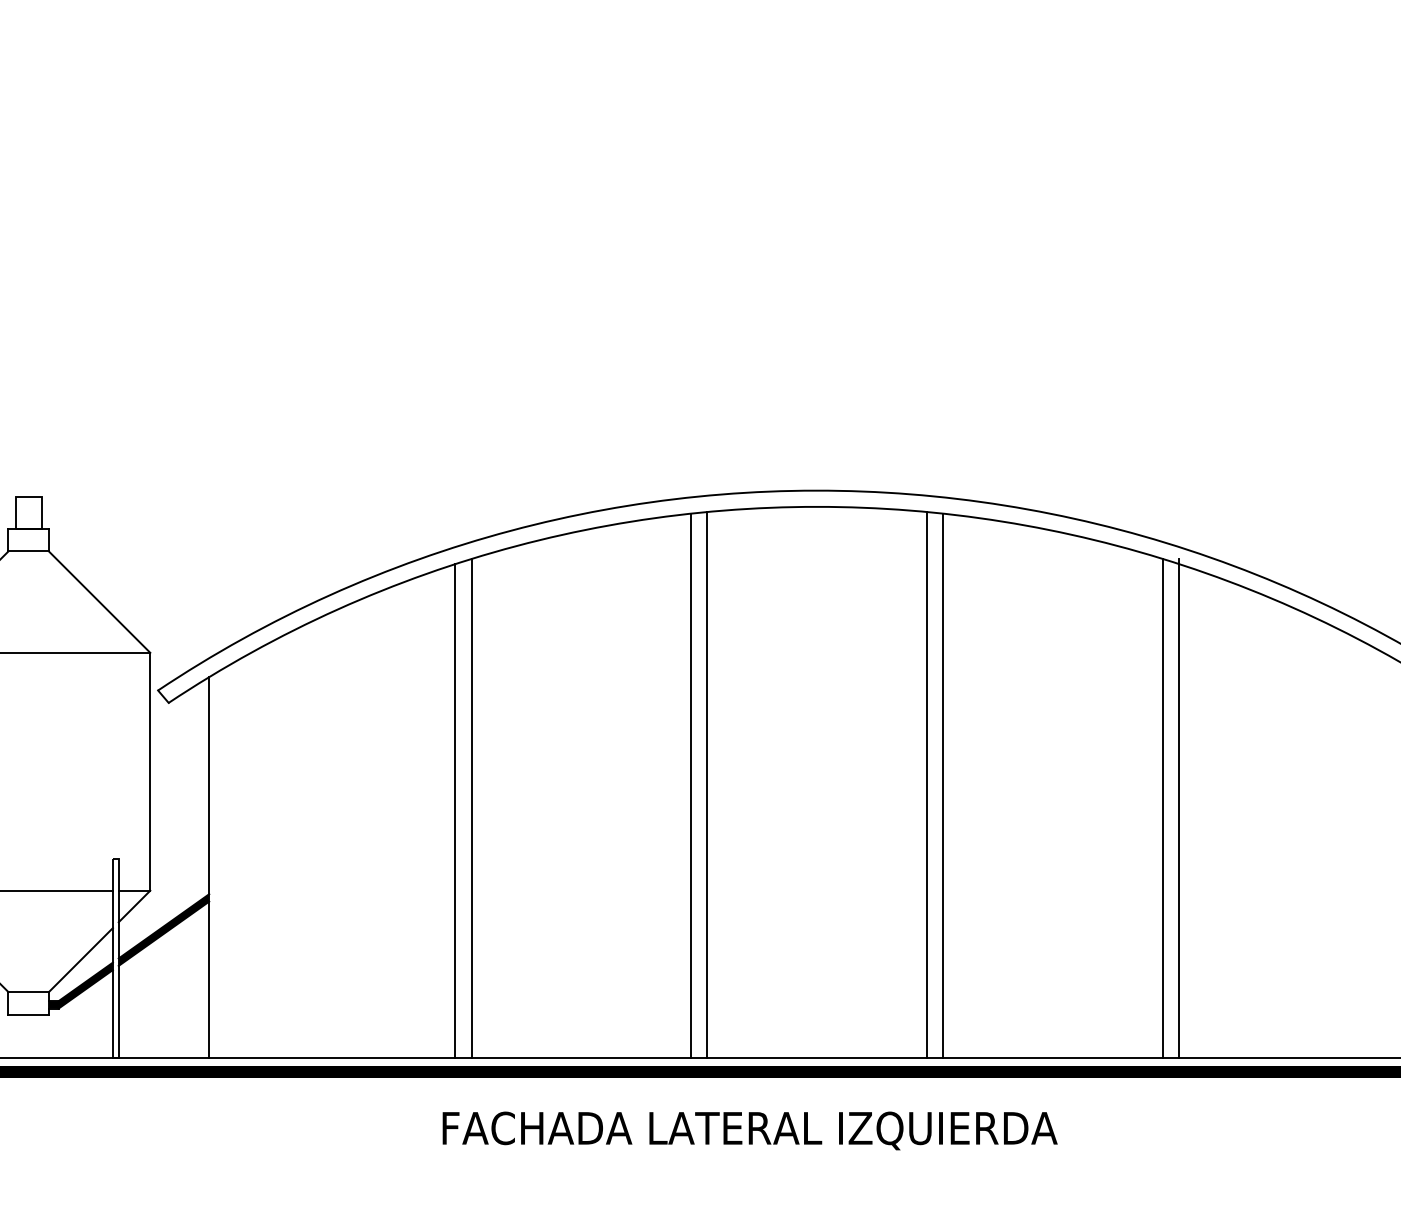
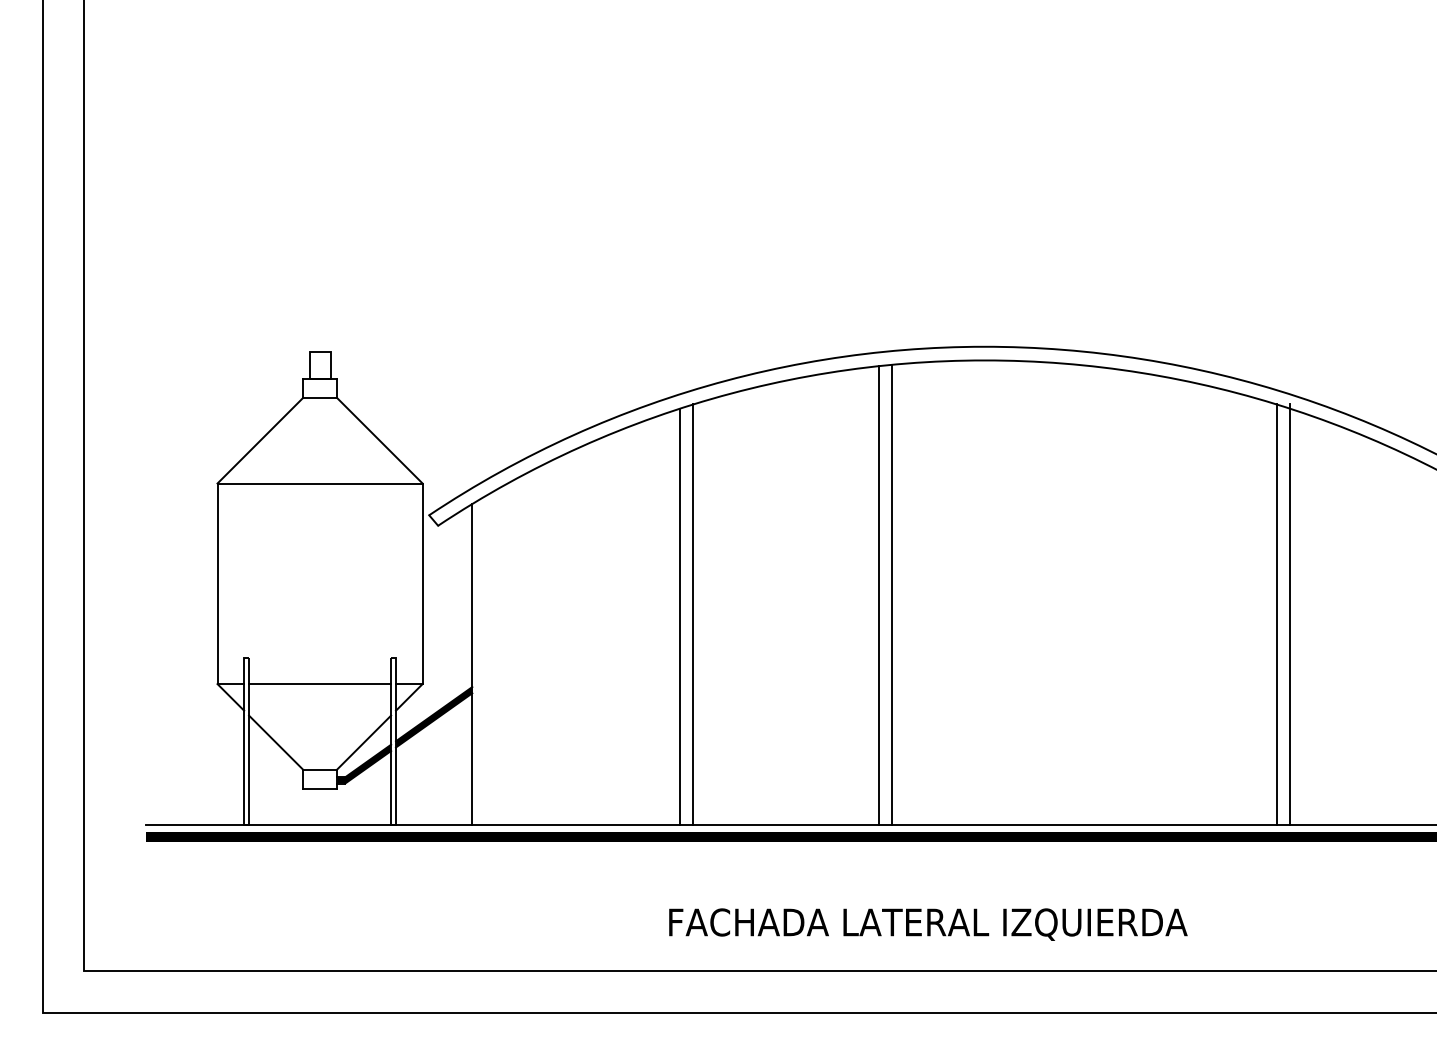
line: (926, 784) -> (1077, 594), removed
line: (943, 785) -> (1091, 595), removed
text: (750, 1130) -> (928, 924), moved

